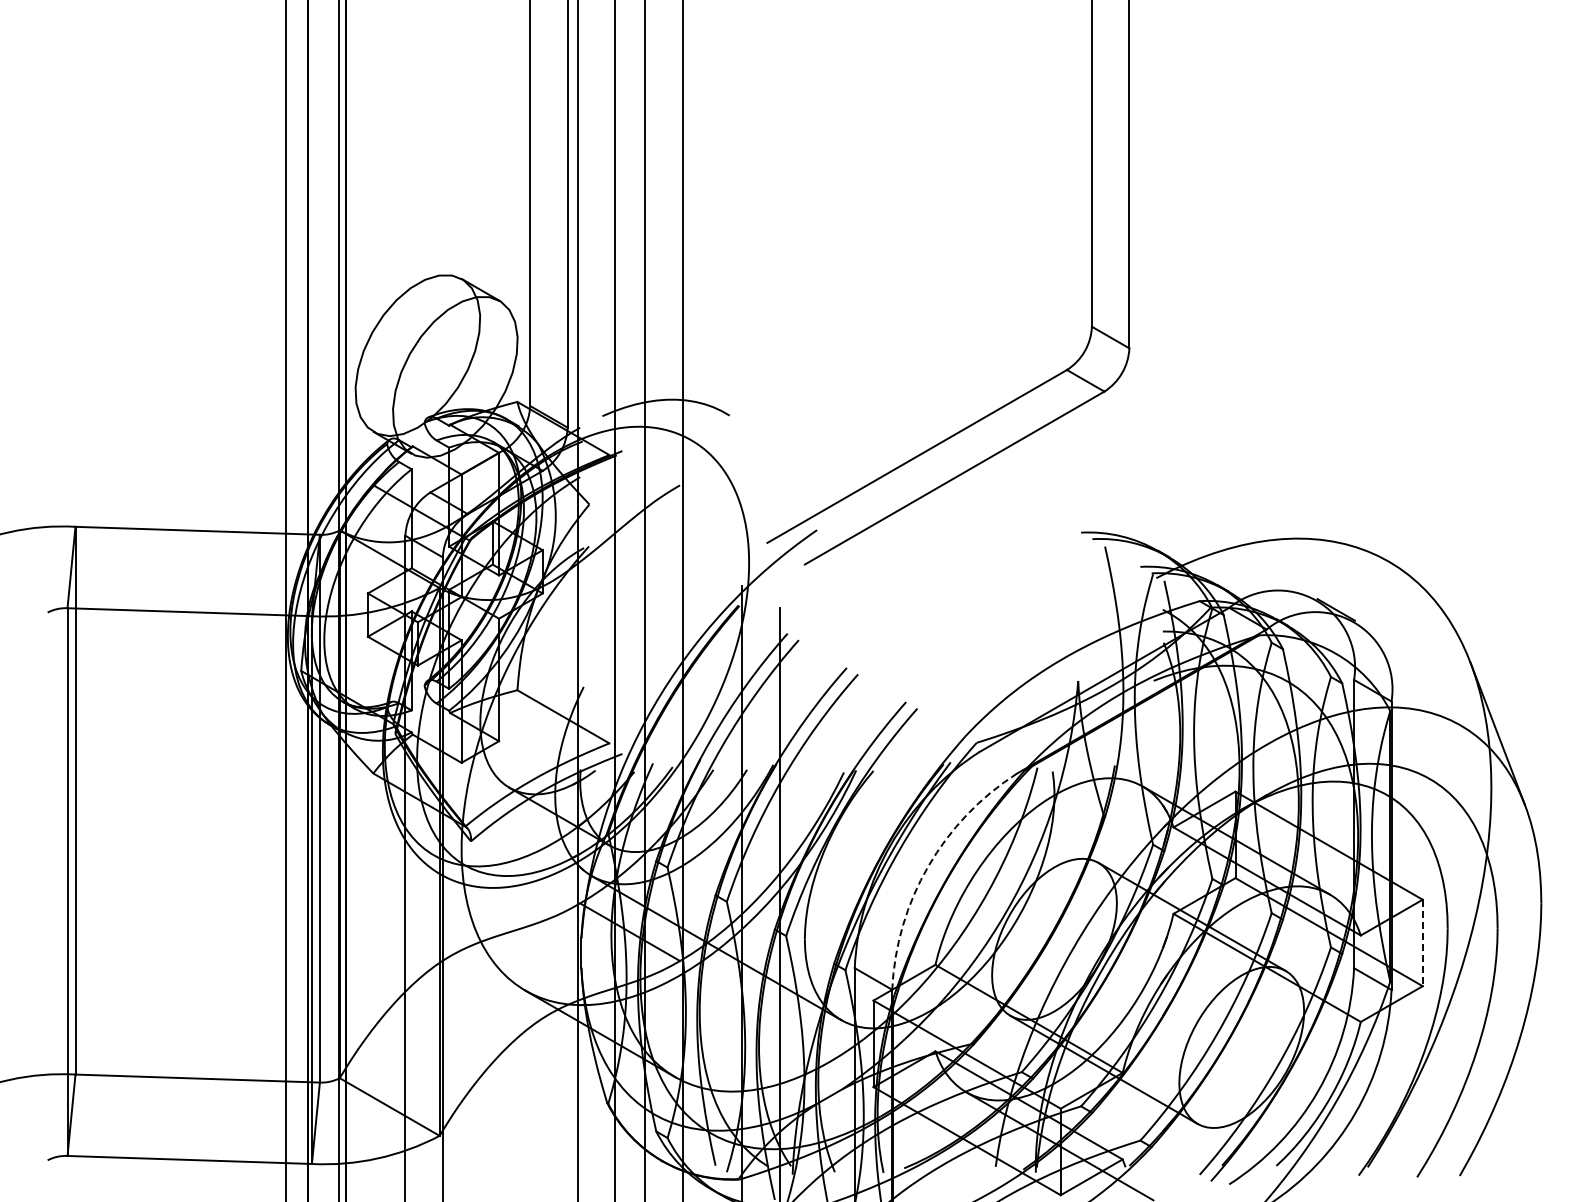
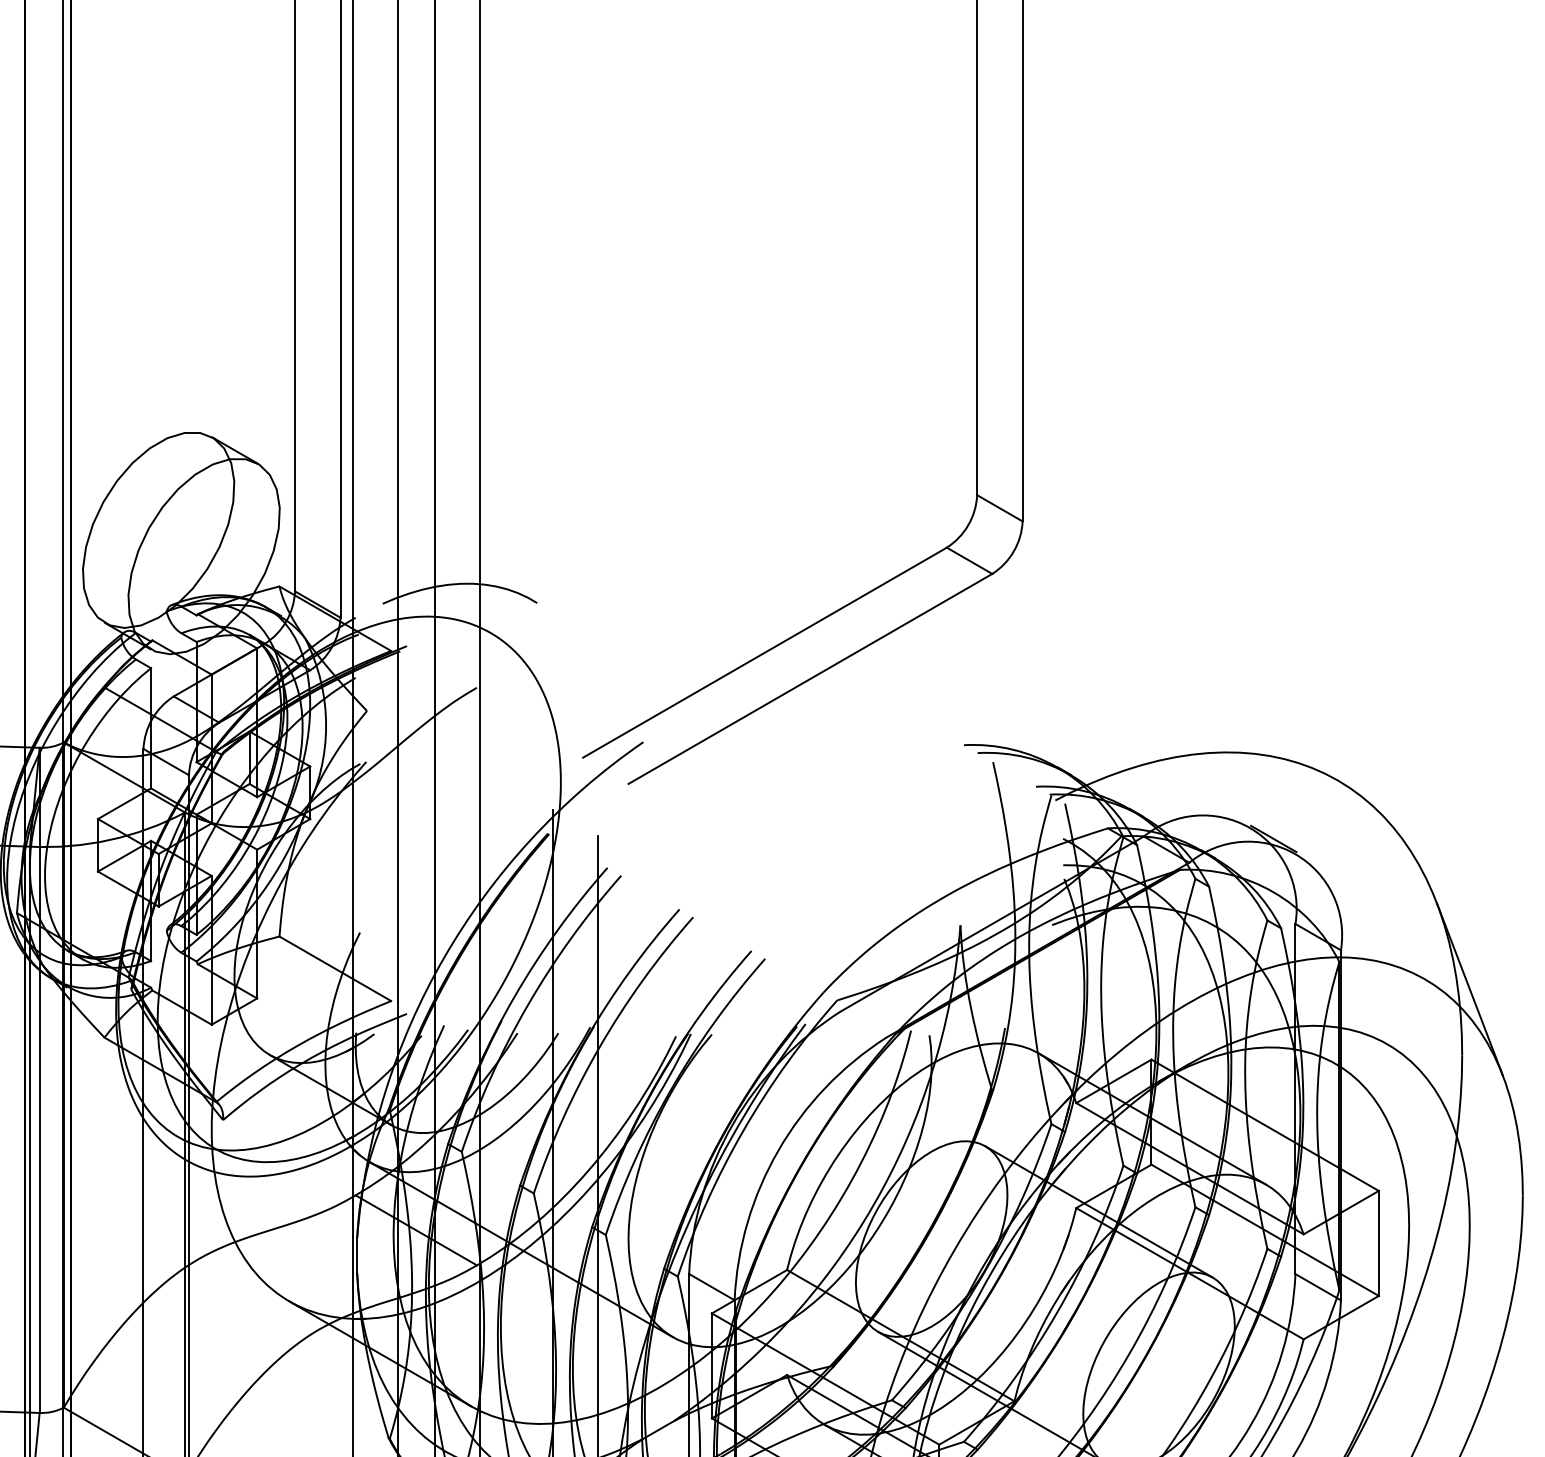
arc: (928, 866) -> (778, 1150), dashed -> solid
line: (1422, 943) -> (1378, 1244), dashed -> solid

